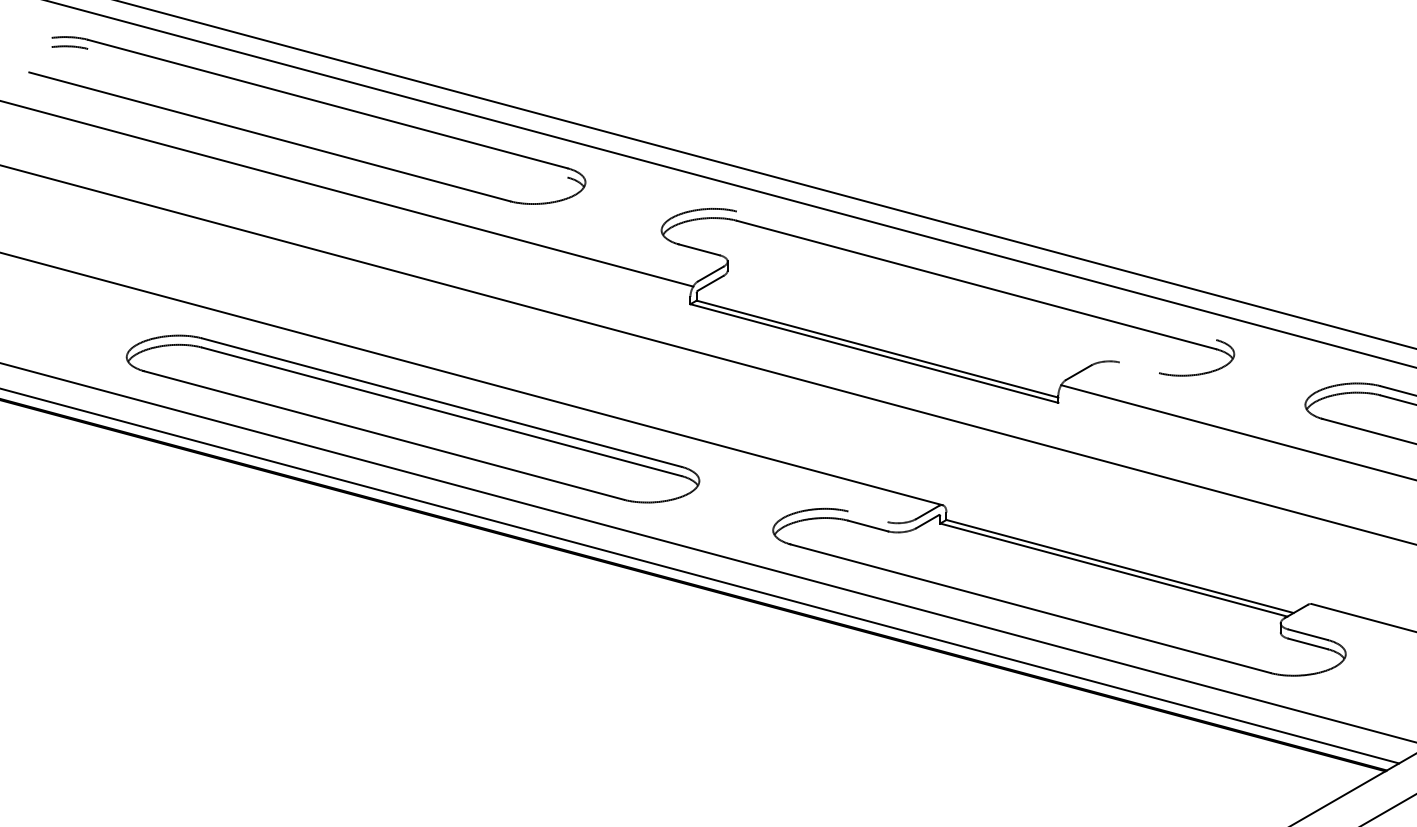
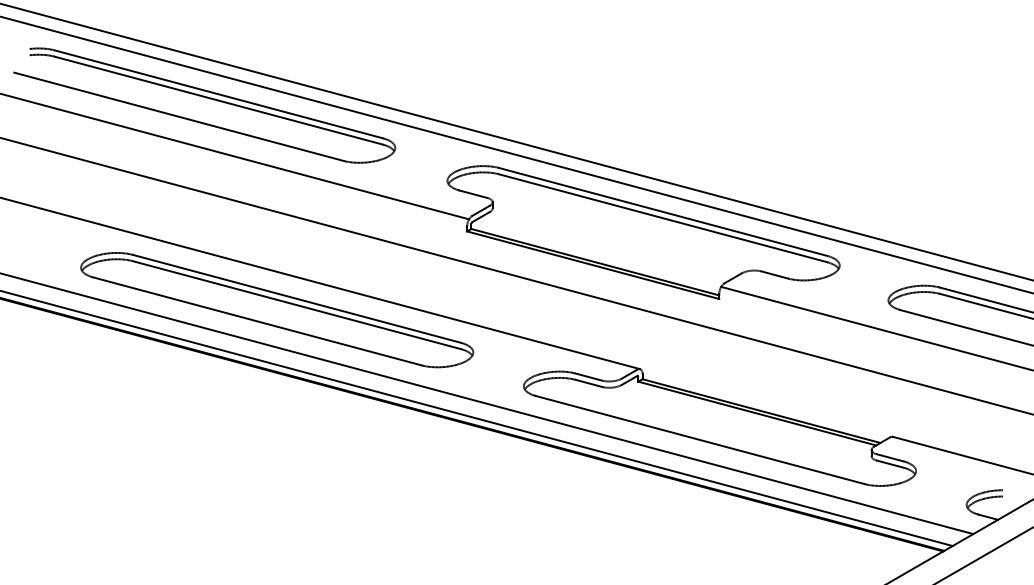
line: (327, 113) -> (218, 100), added
line: (975, 275) -> (662, 211), added
line: (1139, 367) -> (774, 274), added
line: (867, 515) -> (588, 376), added

